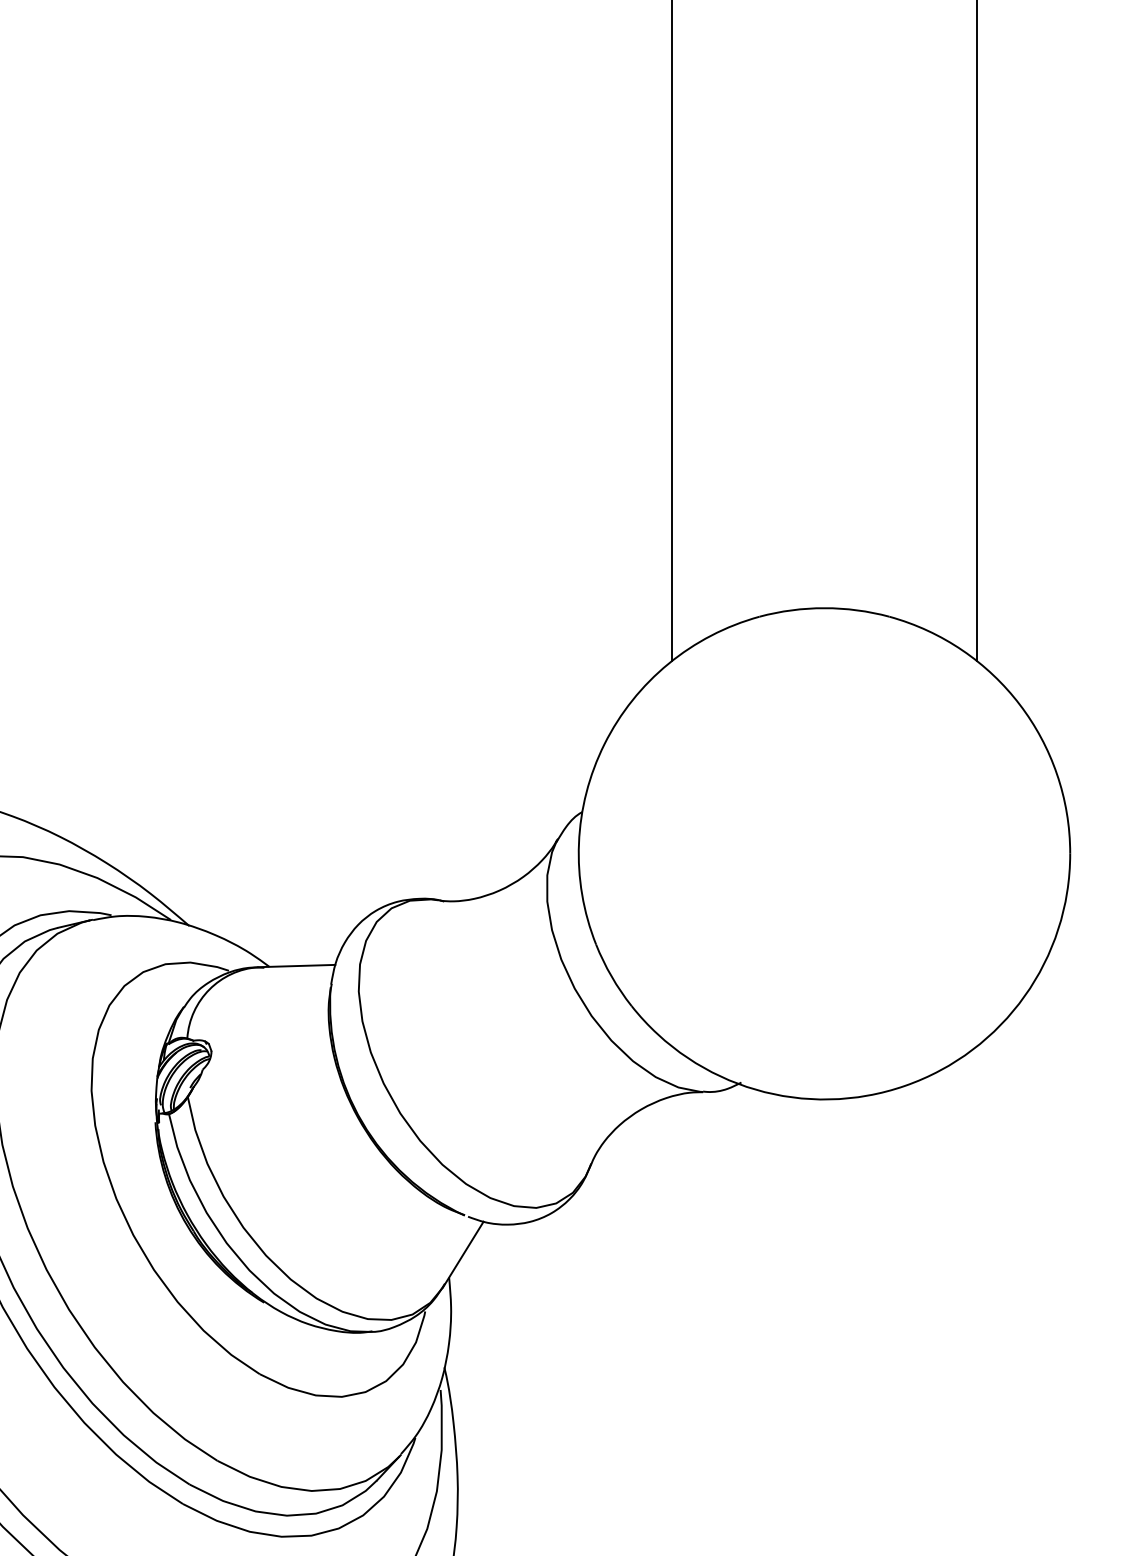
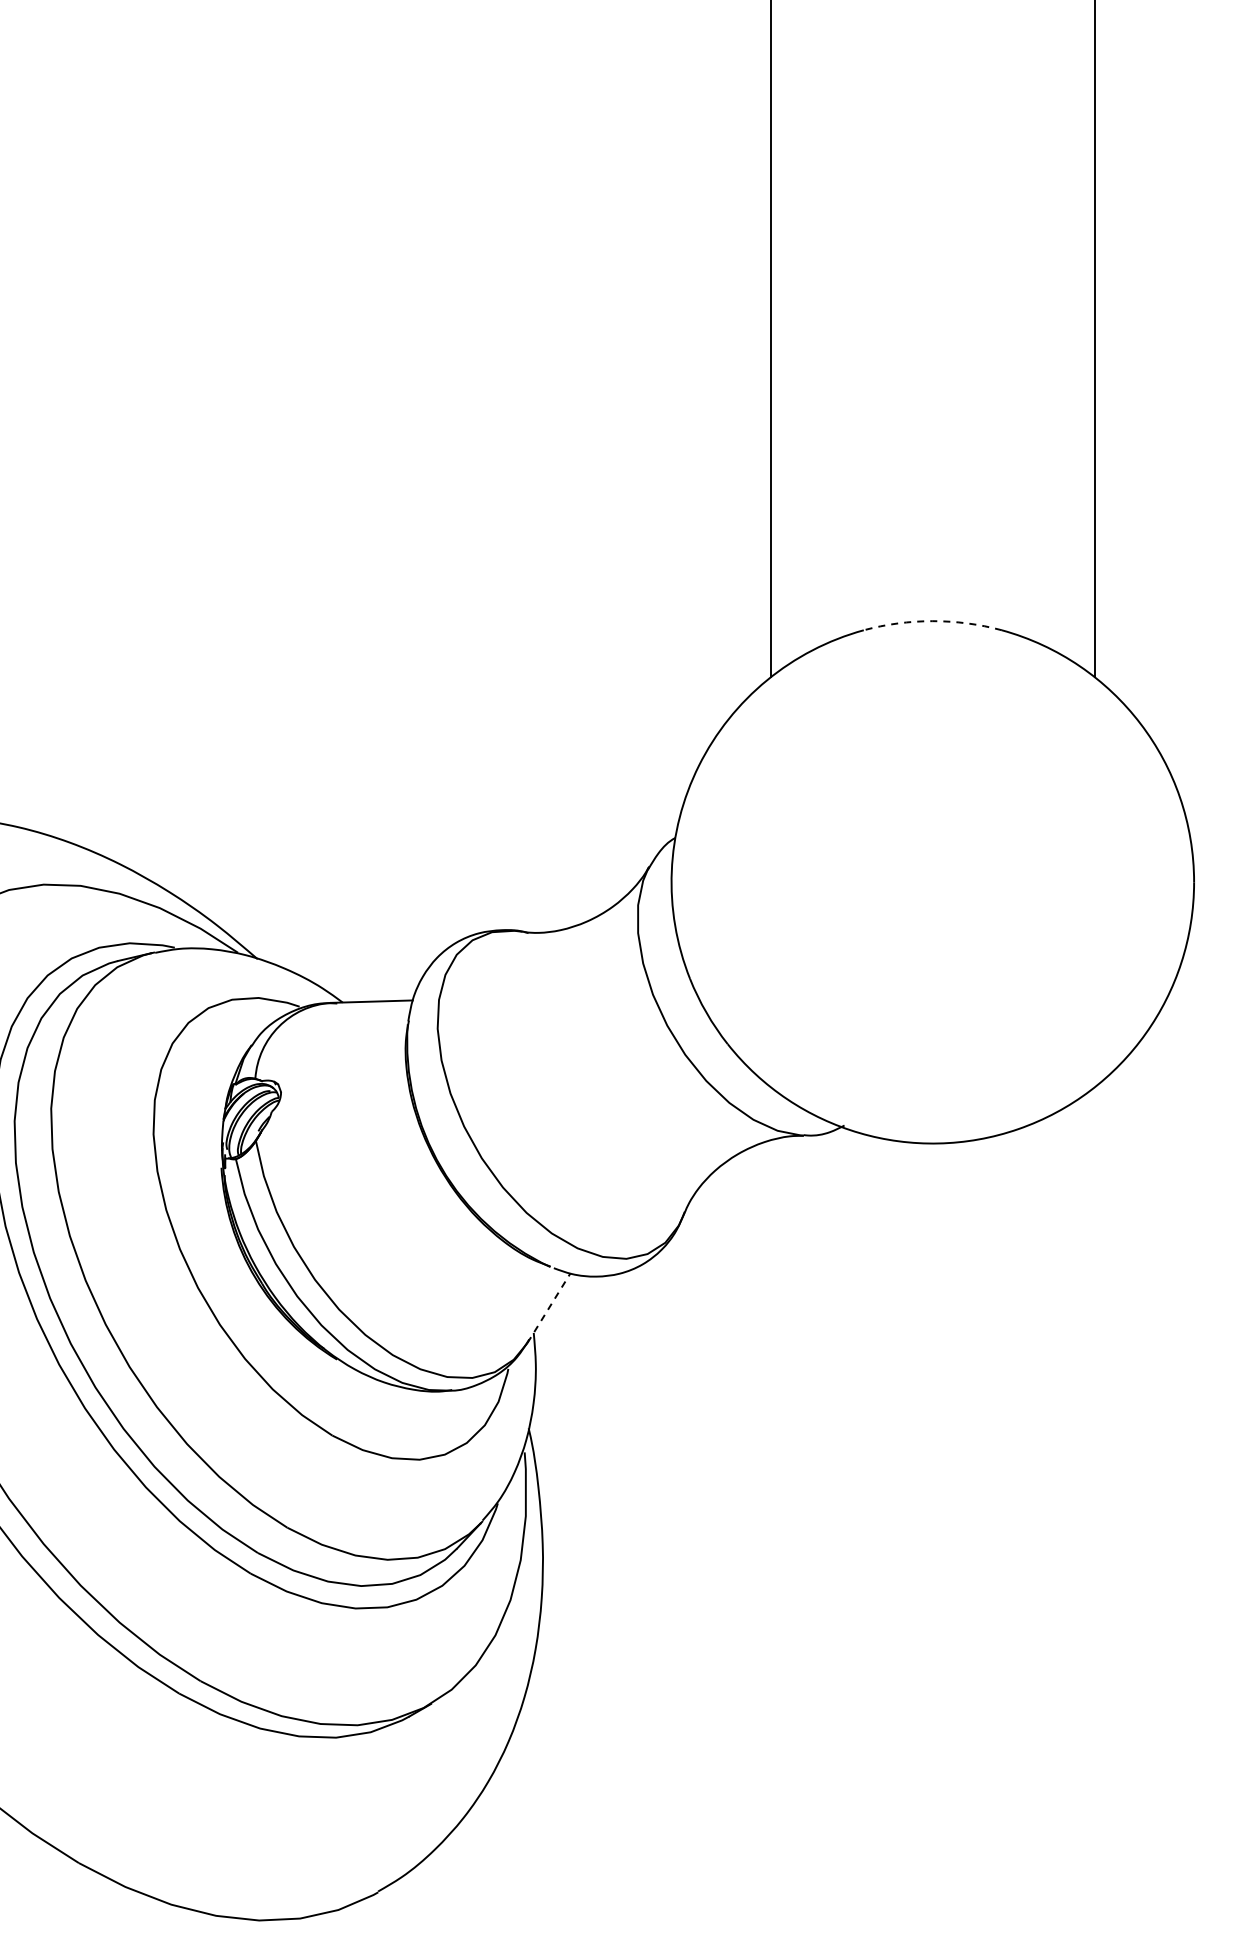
arc: (824, 608) -> (932, 621), solid -> dashed
line: (463, 1254) -> (548, 1308), solid -> dashed

